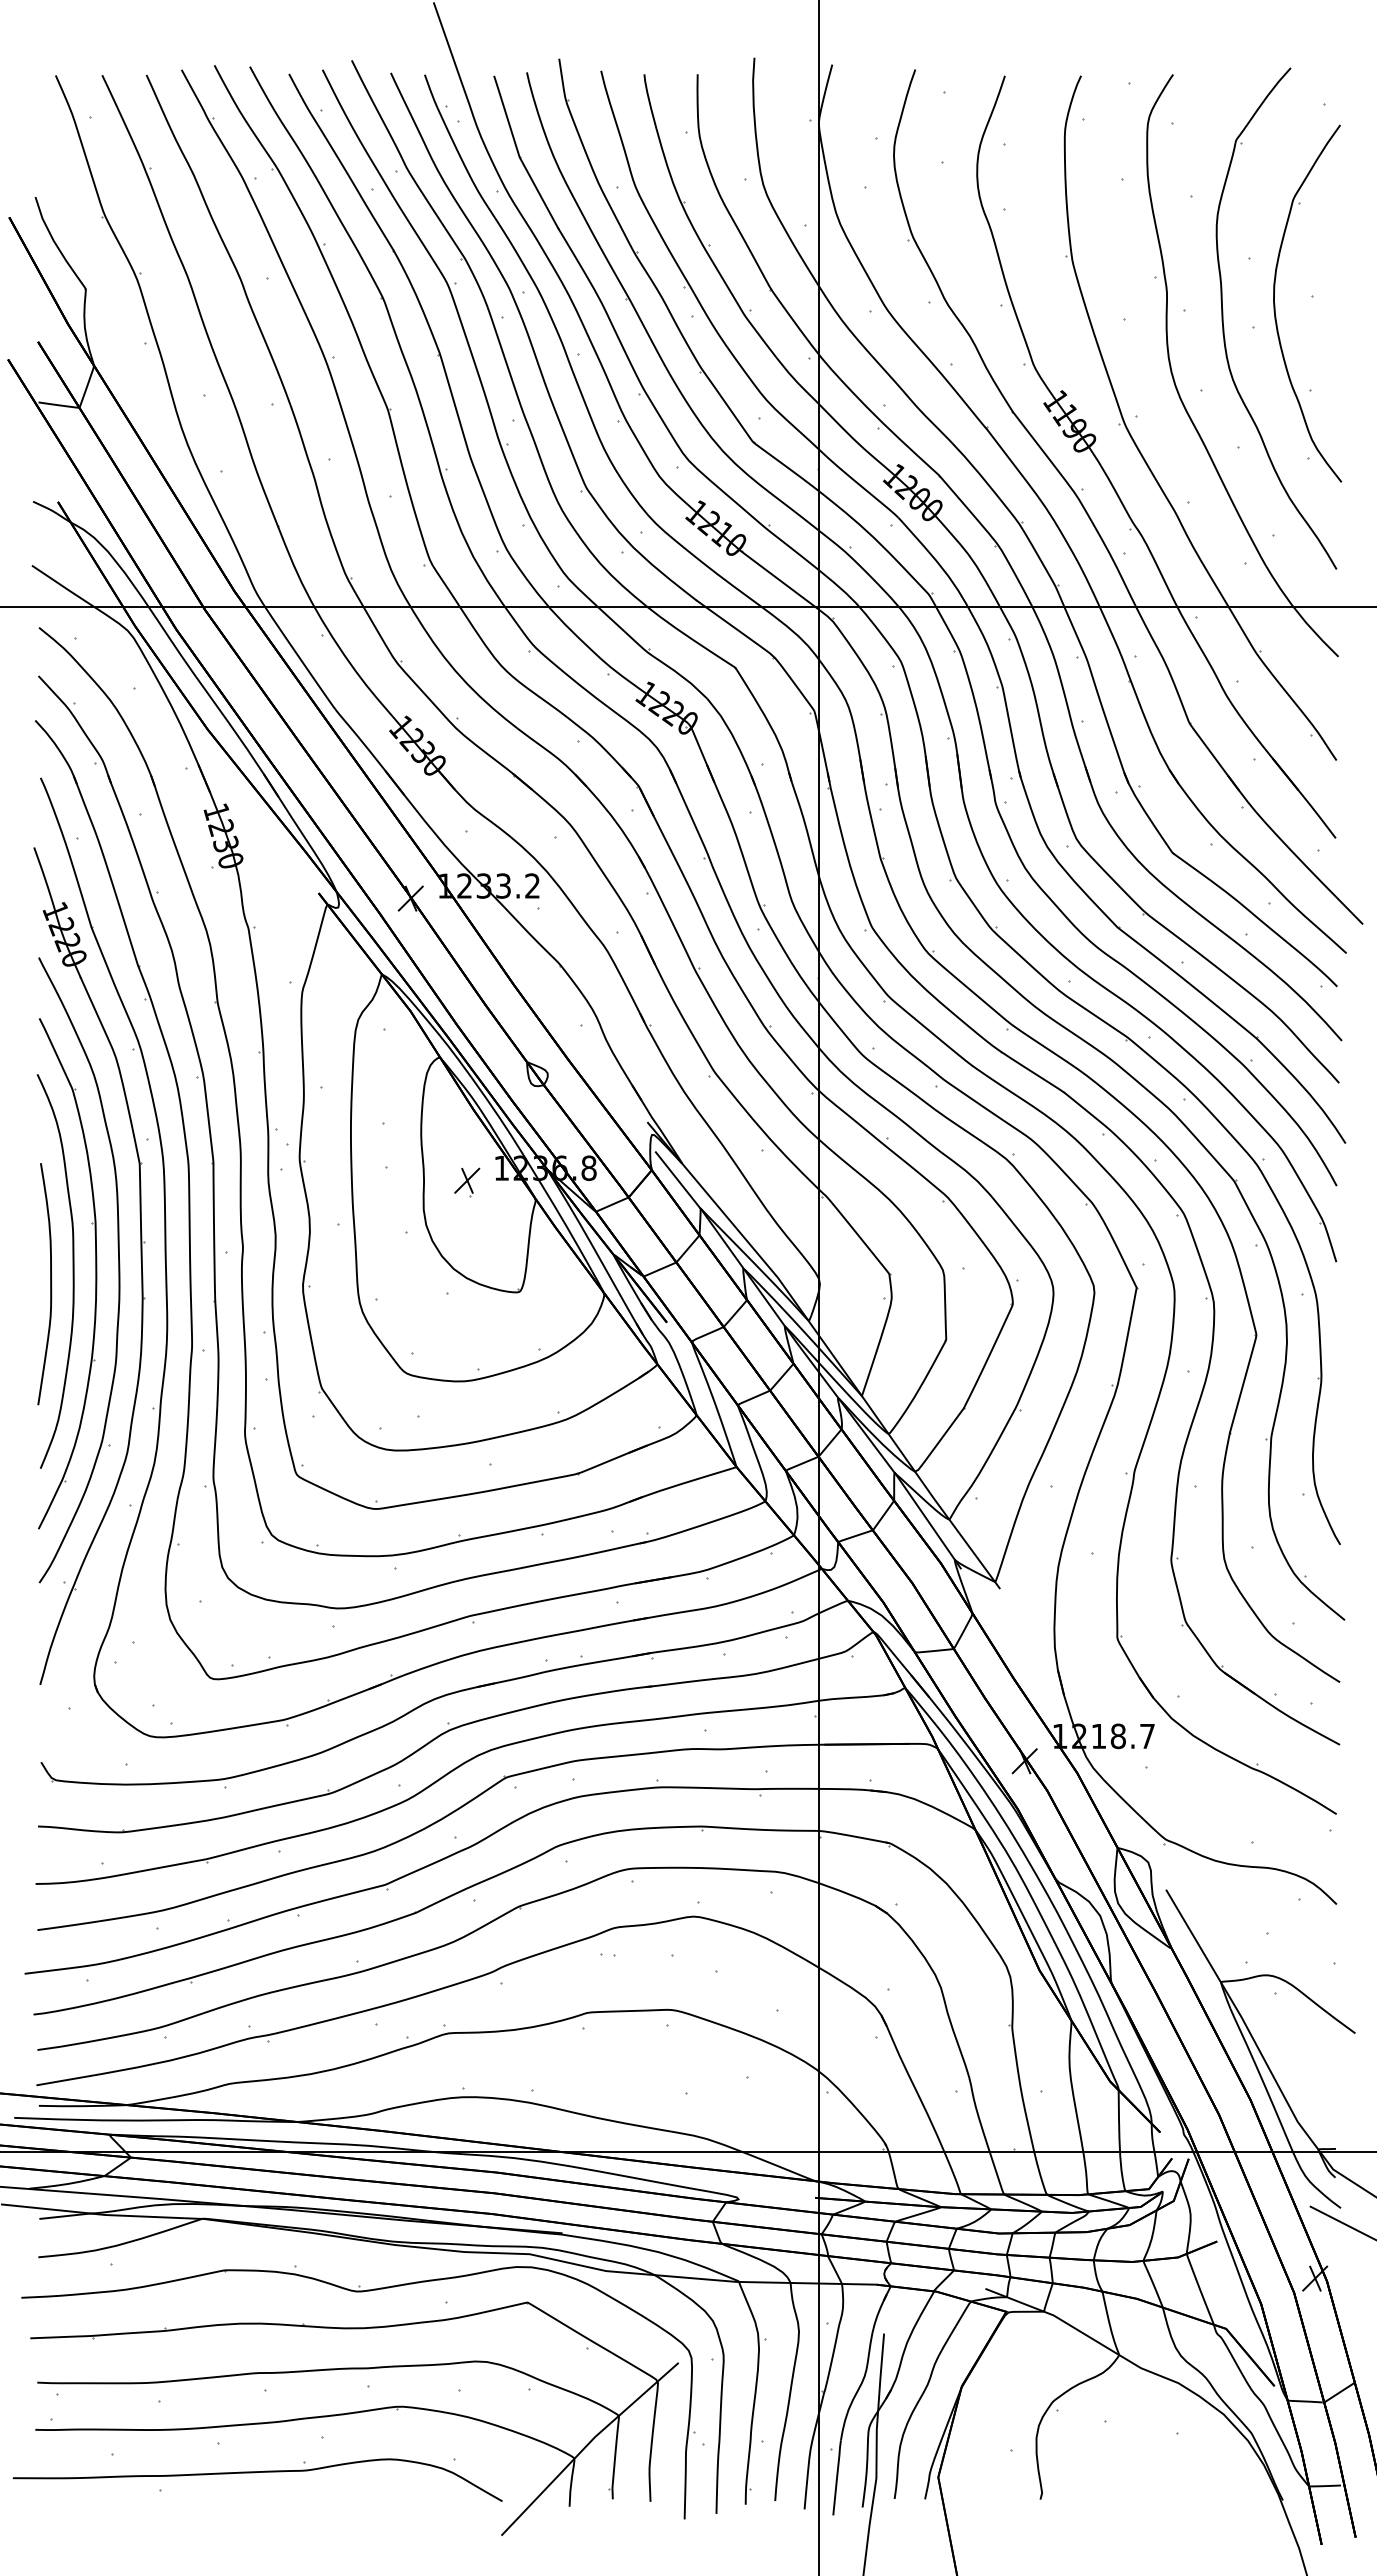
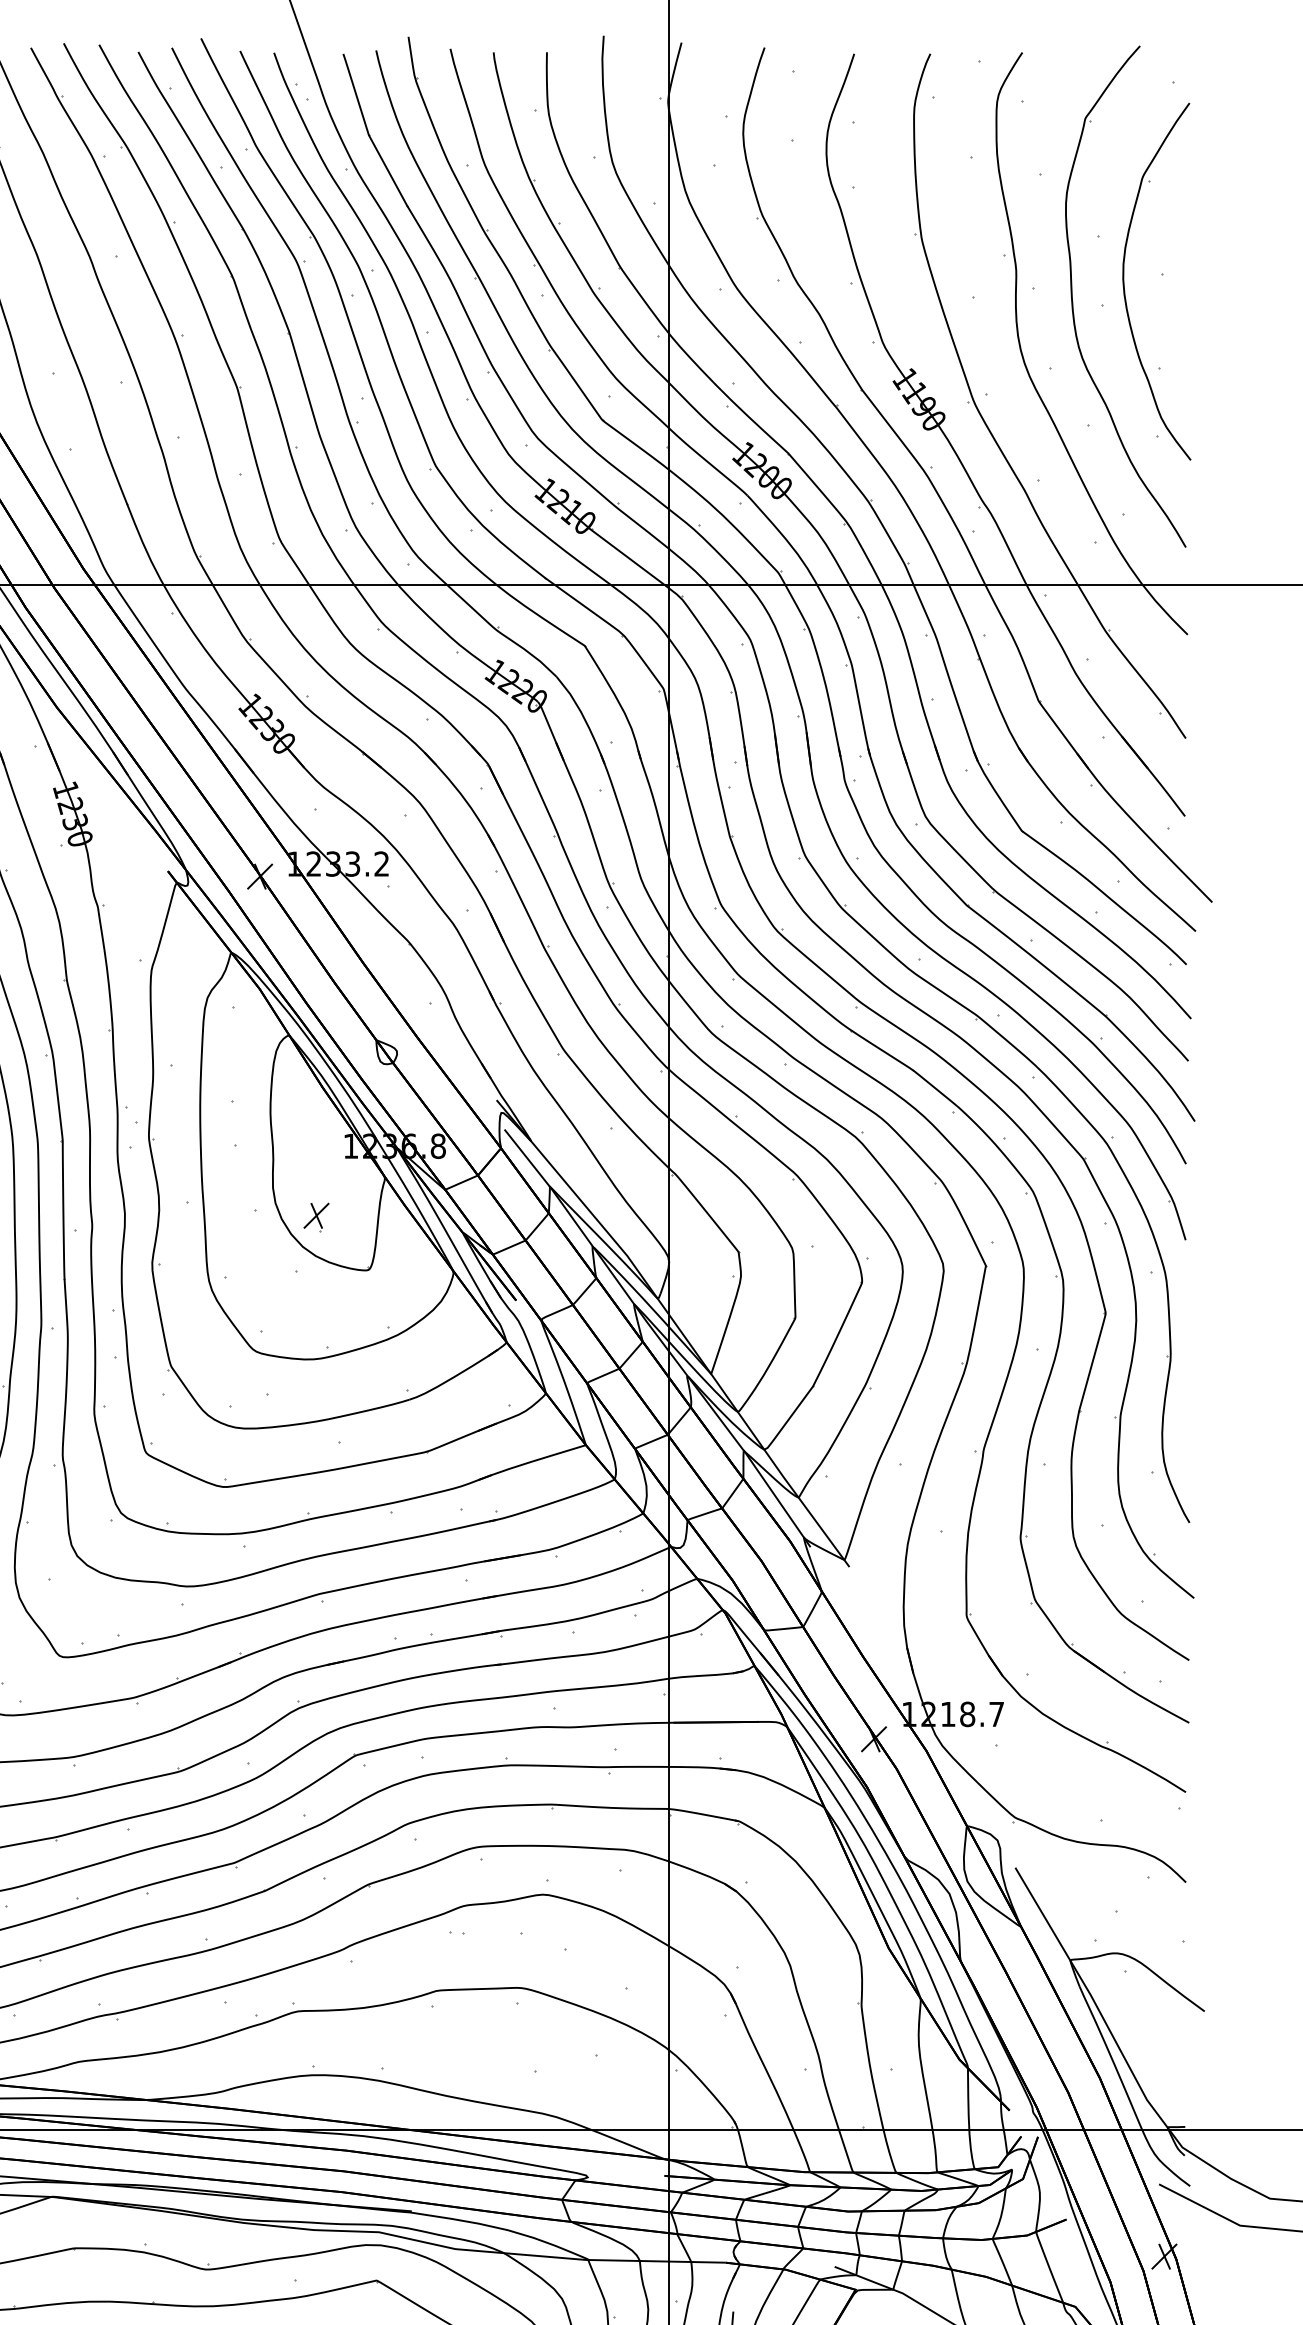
part: (467, 1182) -> (316, 1217), moved

